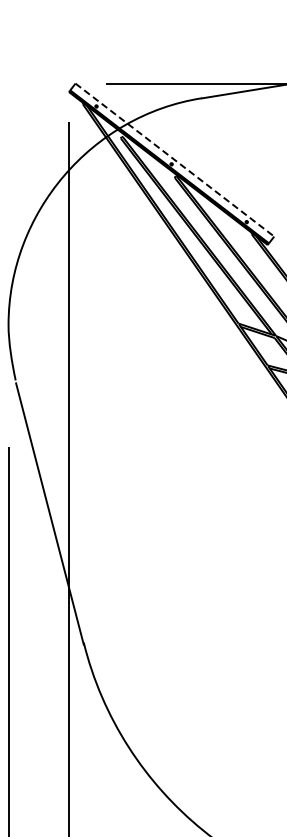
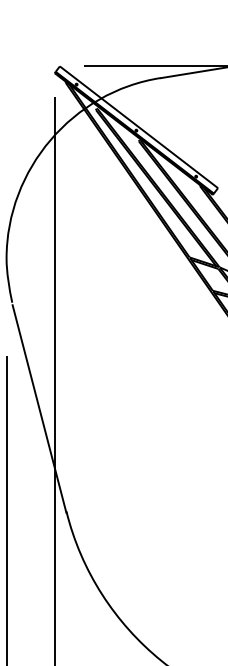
line: (175, 160) -> (139, 127), dashed -> solid

